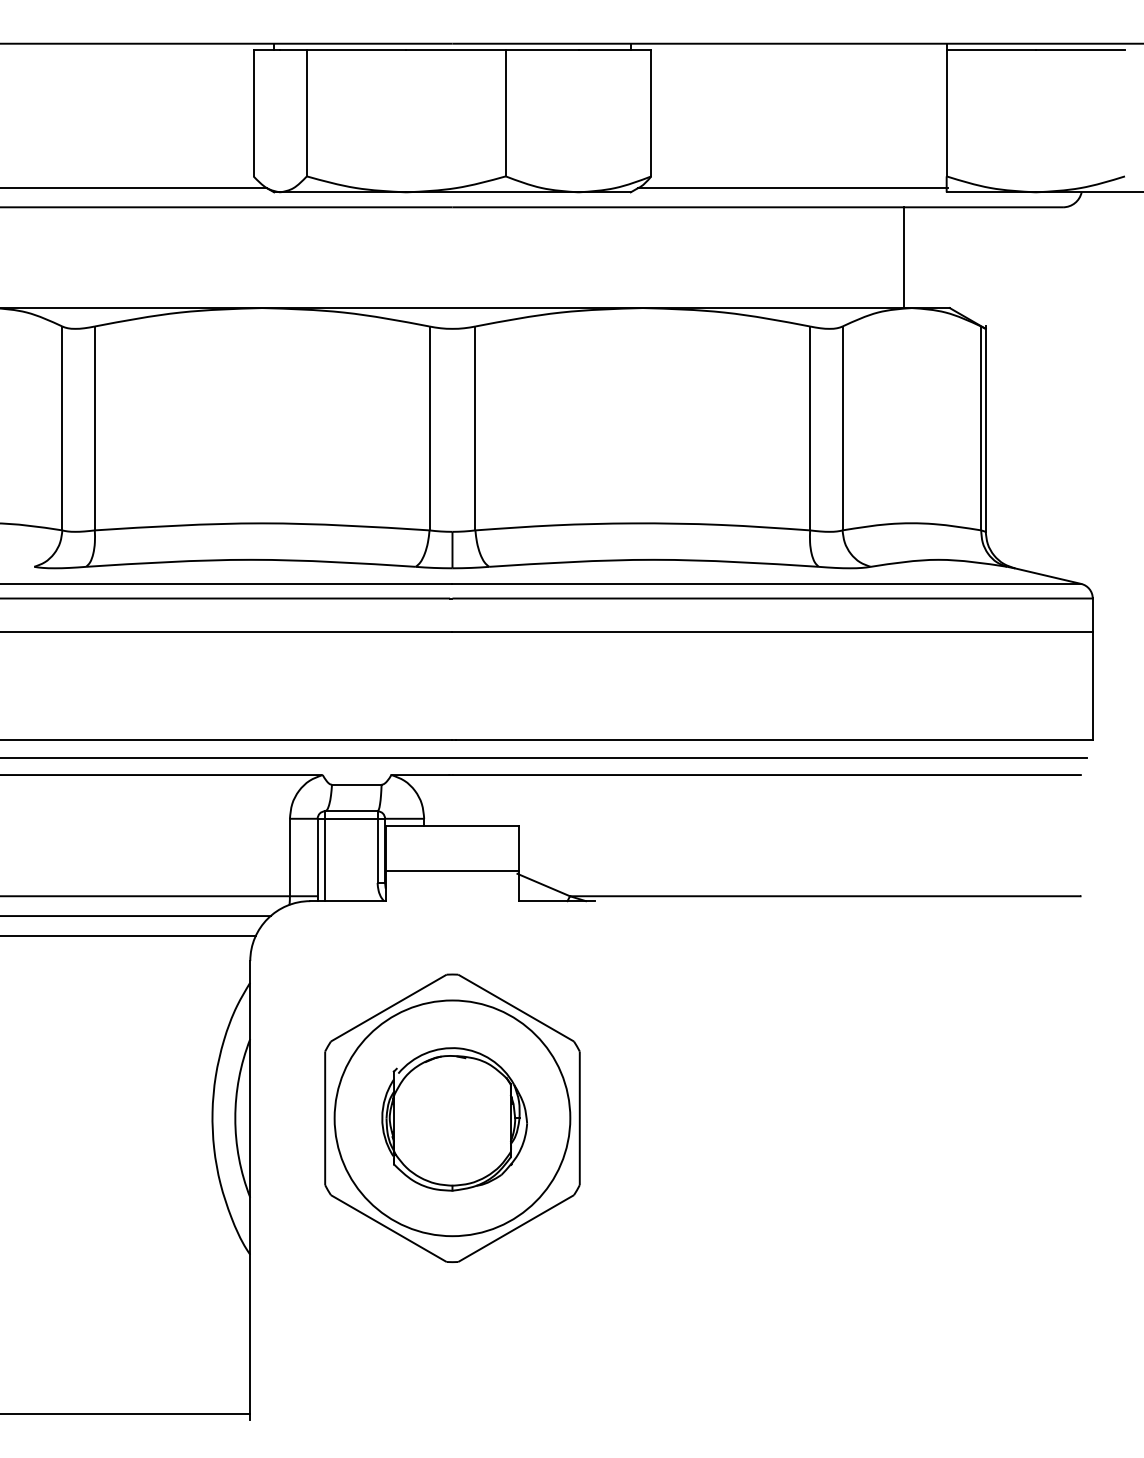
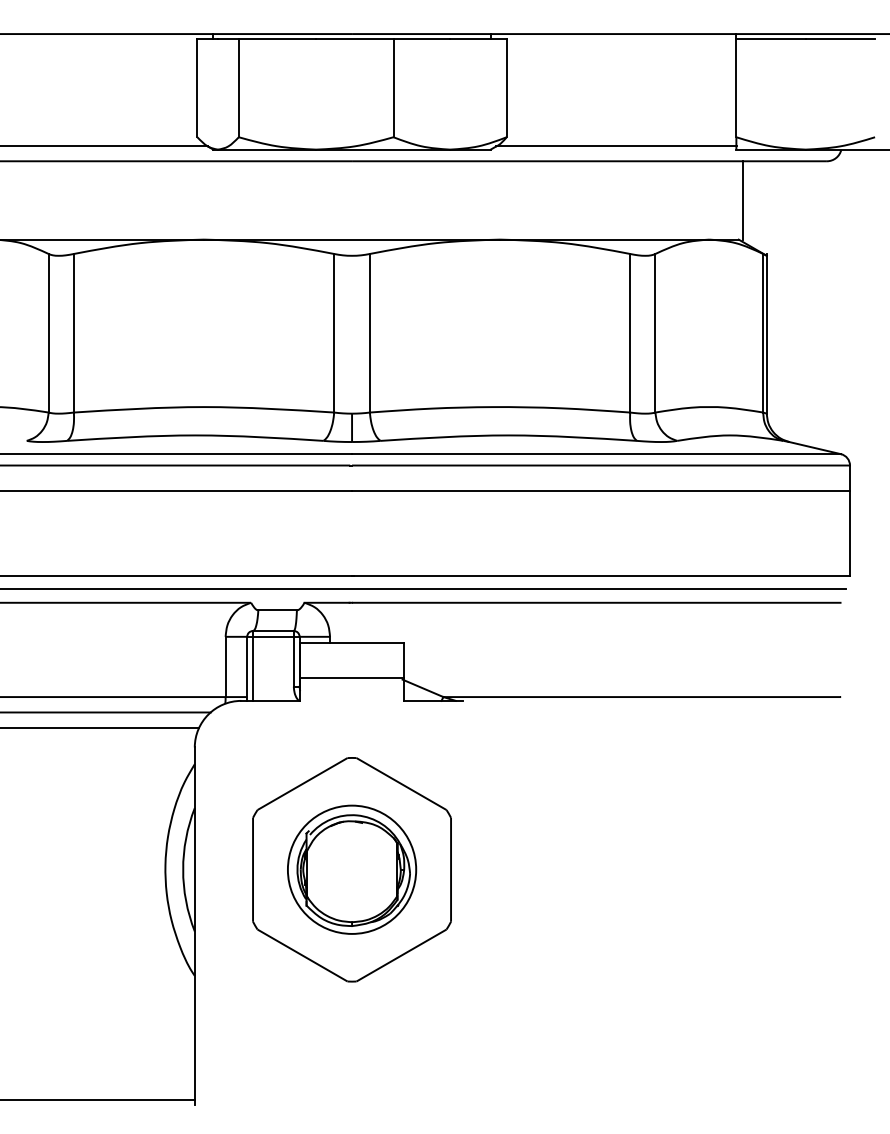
line: (904, 257) -> (743, 200), moved
circle: (452, 1118) -> (352, 869), size x0.7

